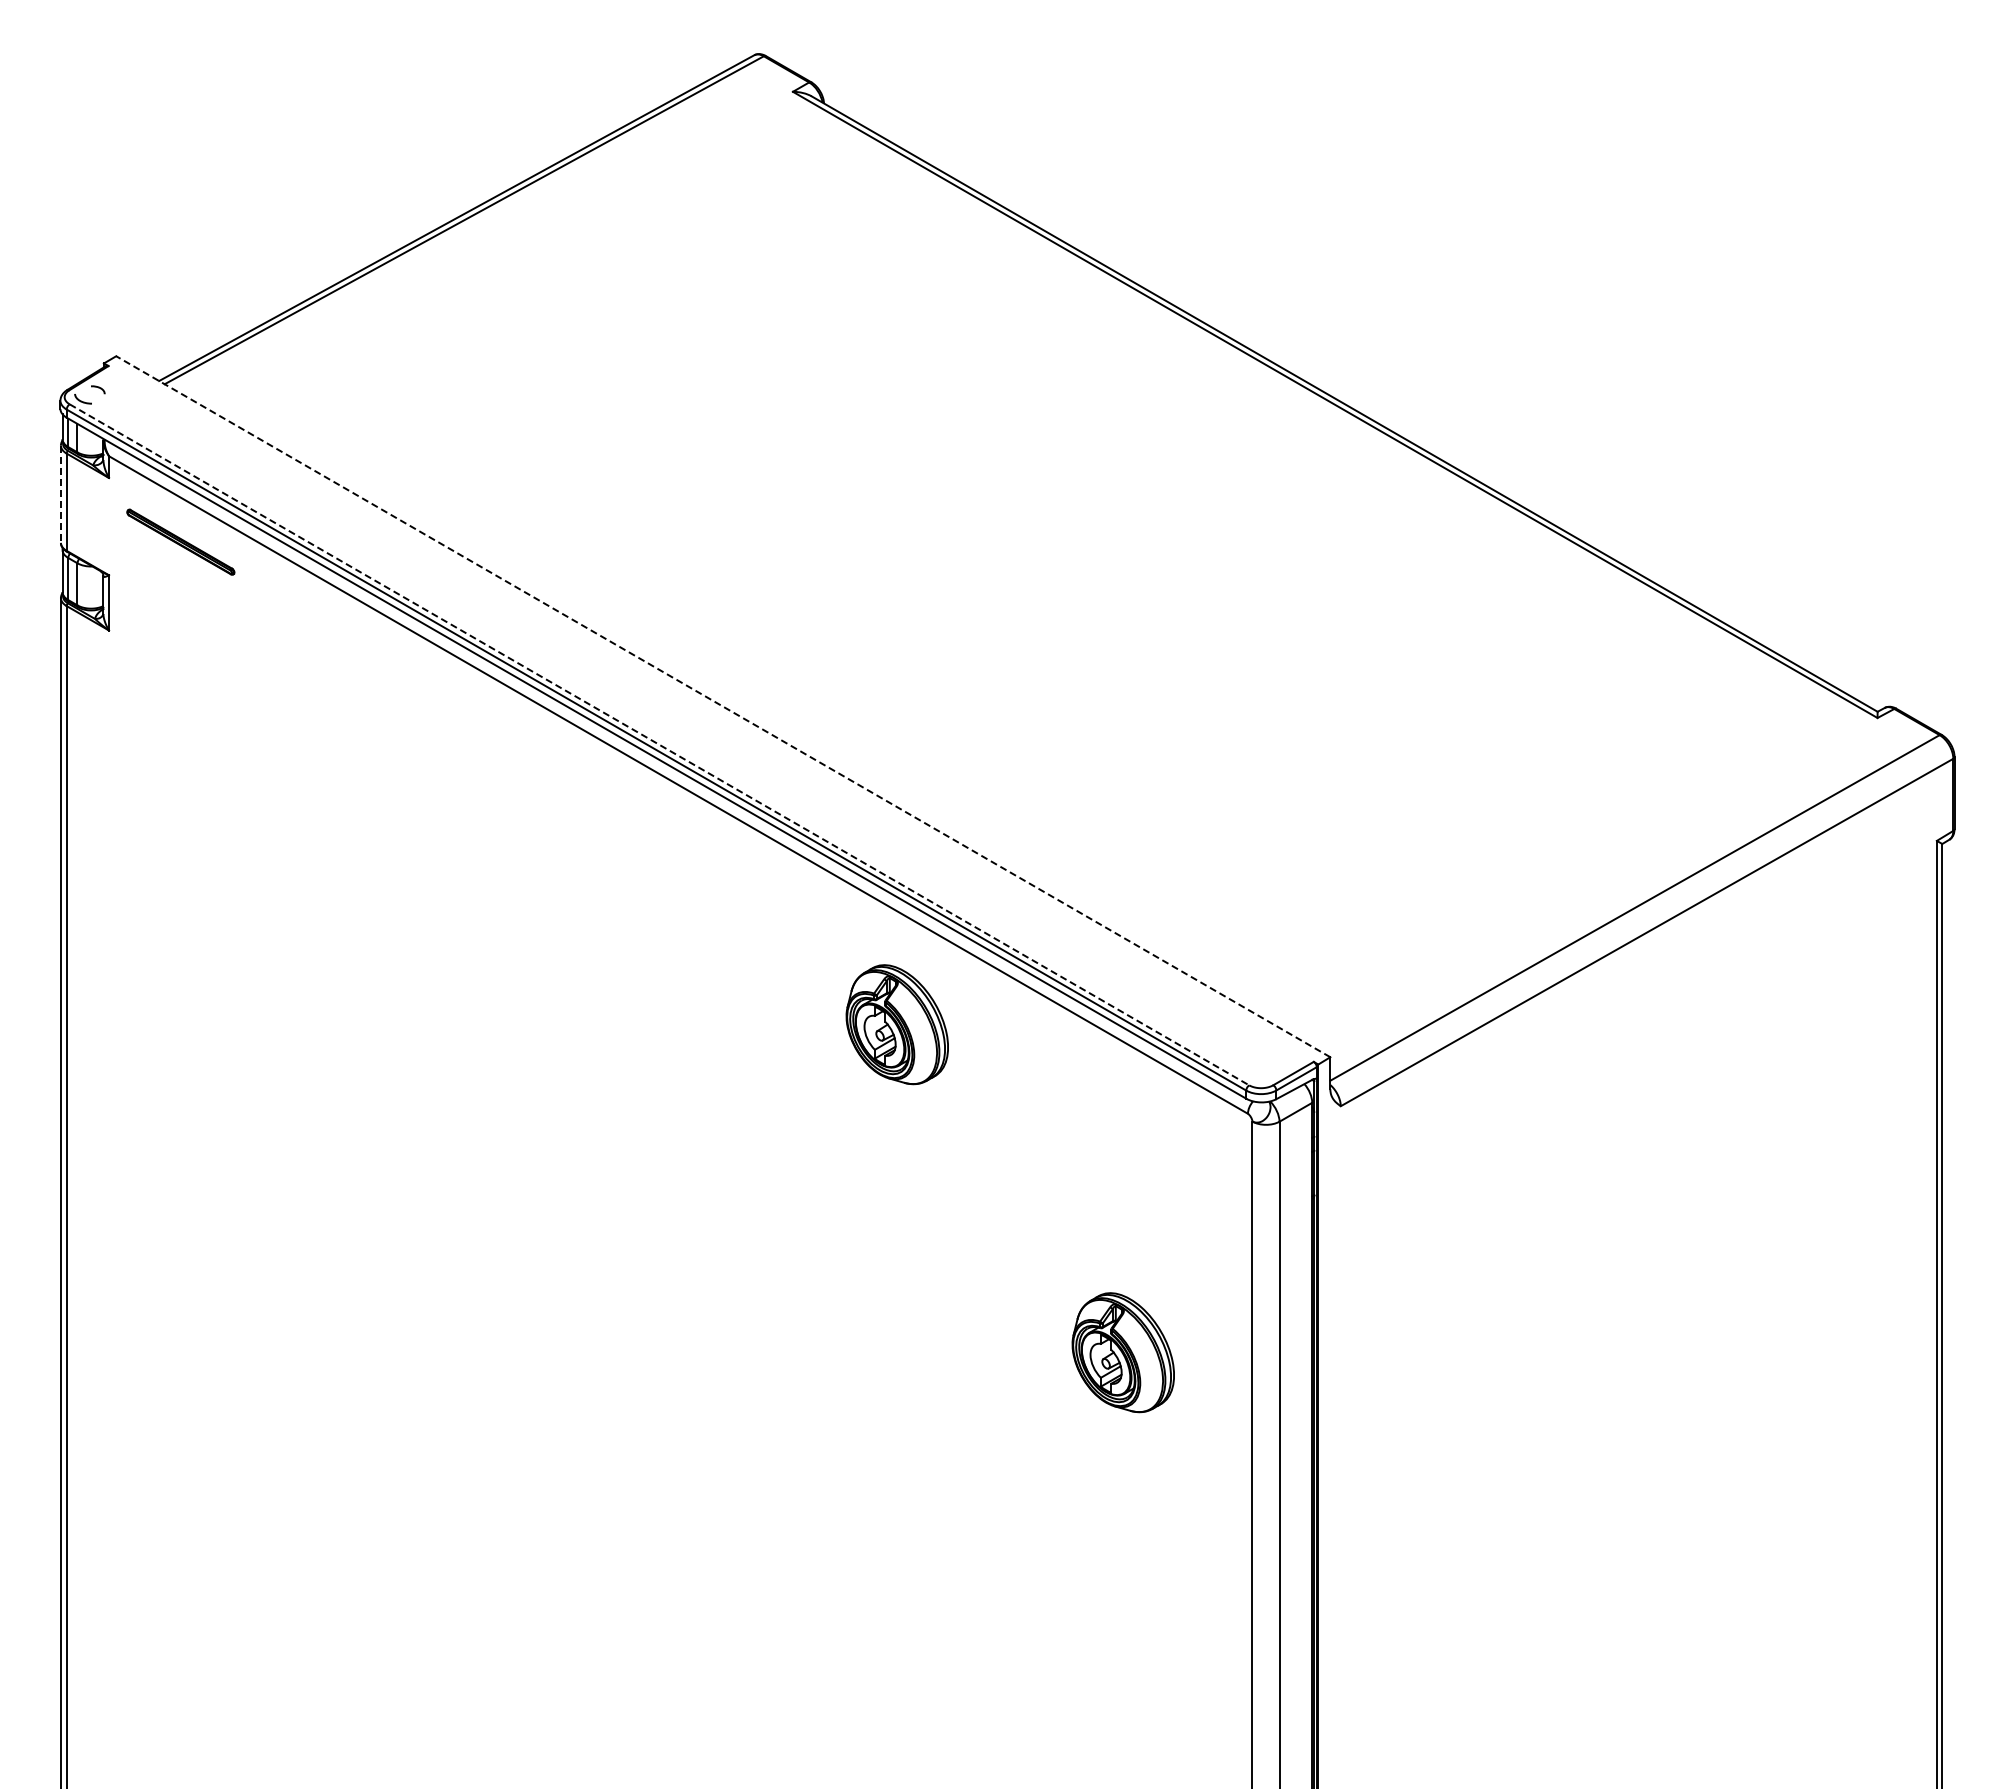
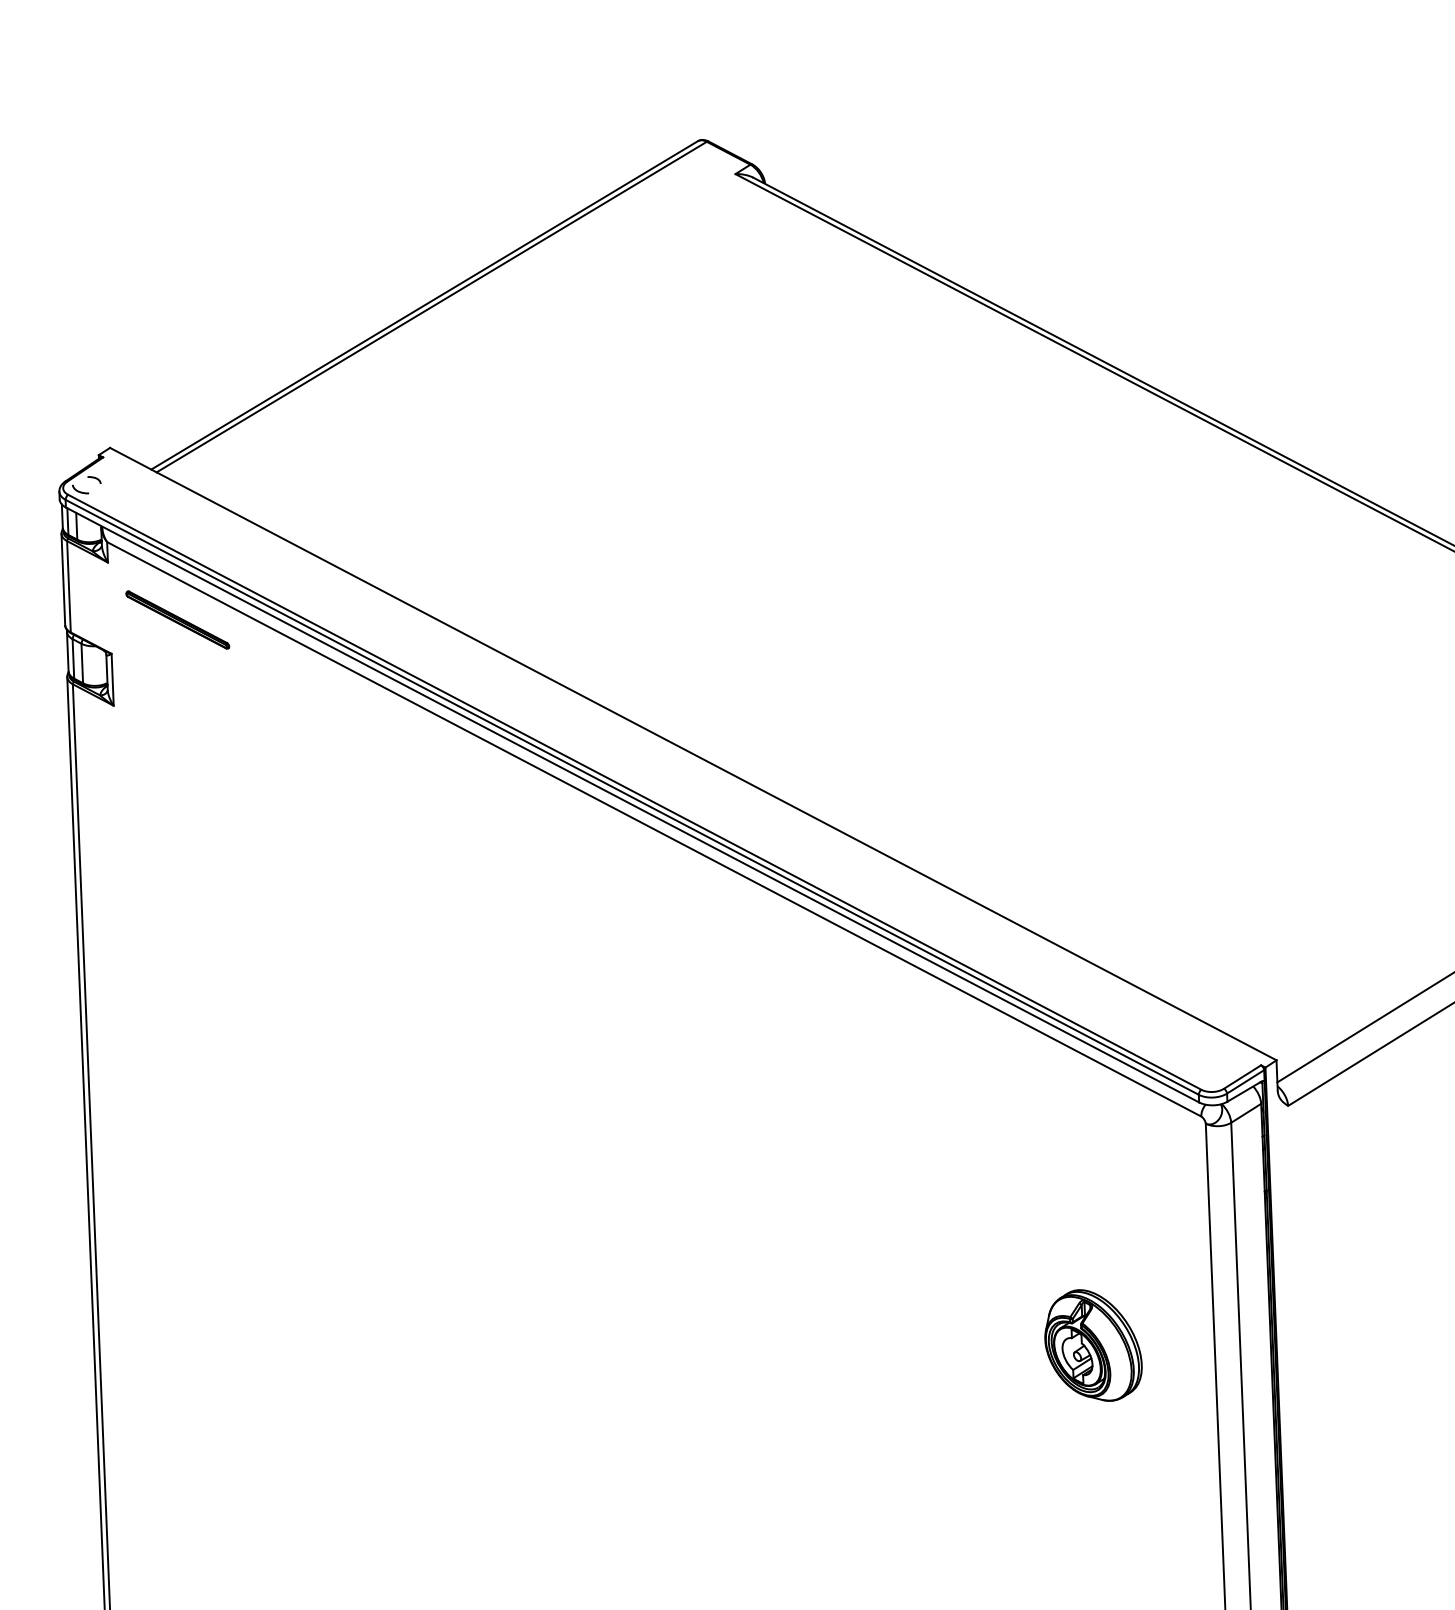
line: (60, 494) -> (62, 579), dashed -> solid
line: (723, 706) -> (693, 753), dashed -> solid
line: (659, 745) -> (634, 792), dashed -> solid
part: (896, 1024) -> (867, 1045), removed

